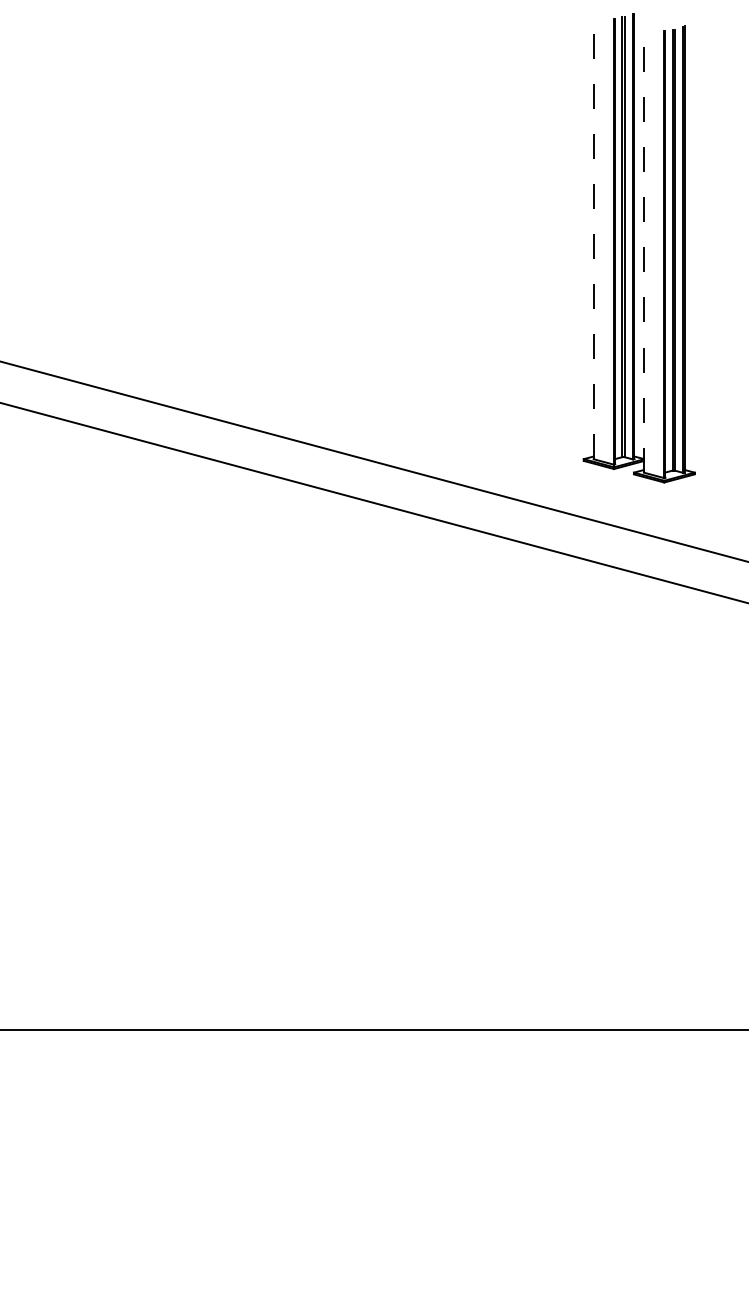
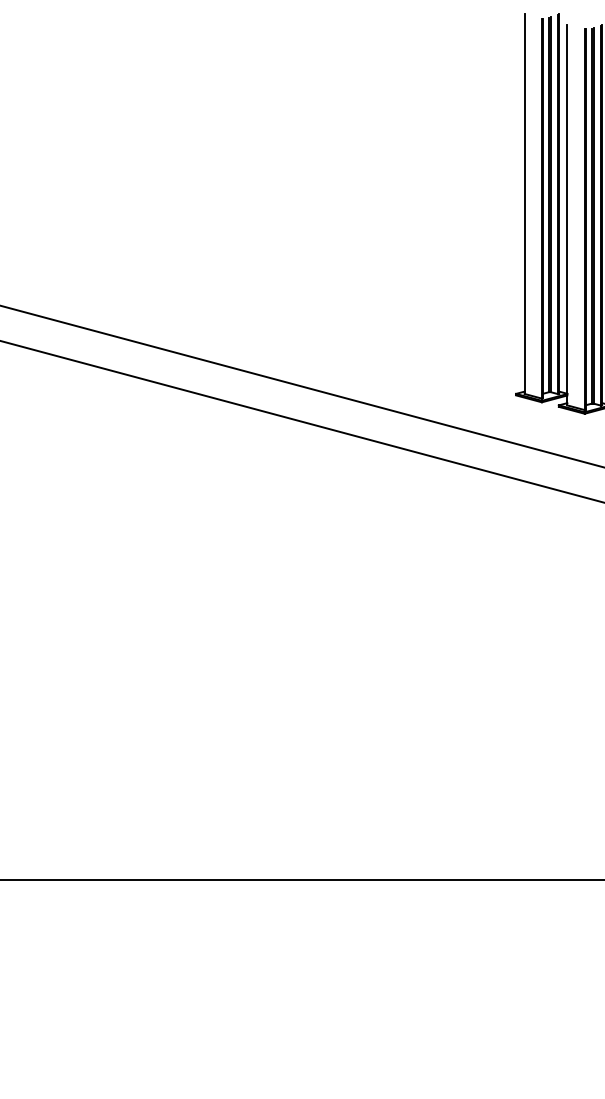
line: (593, 235) -> (524, 203), dashed -> solid
line: (643, 249) -> (566, 215), dashed -> solid

